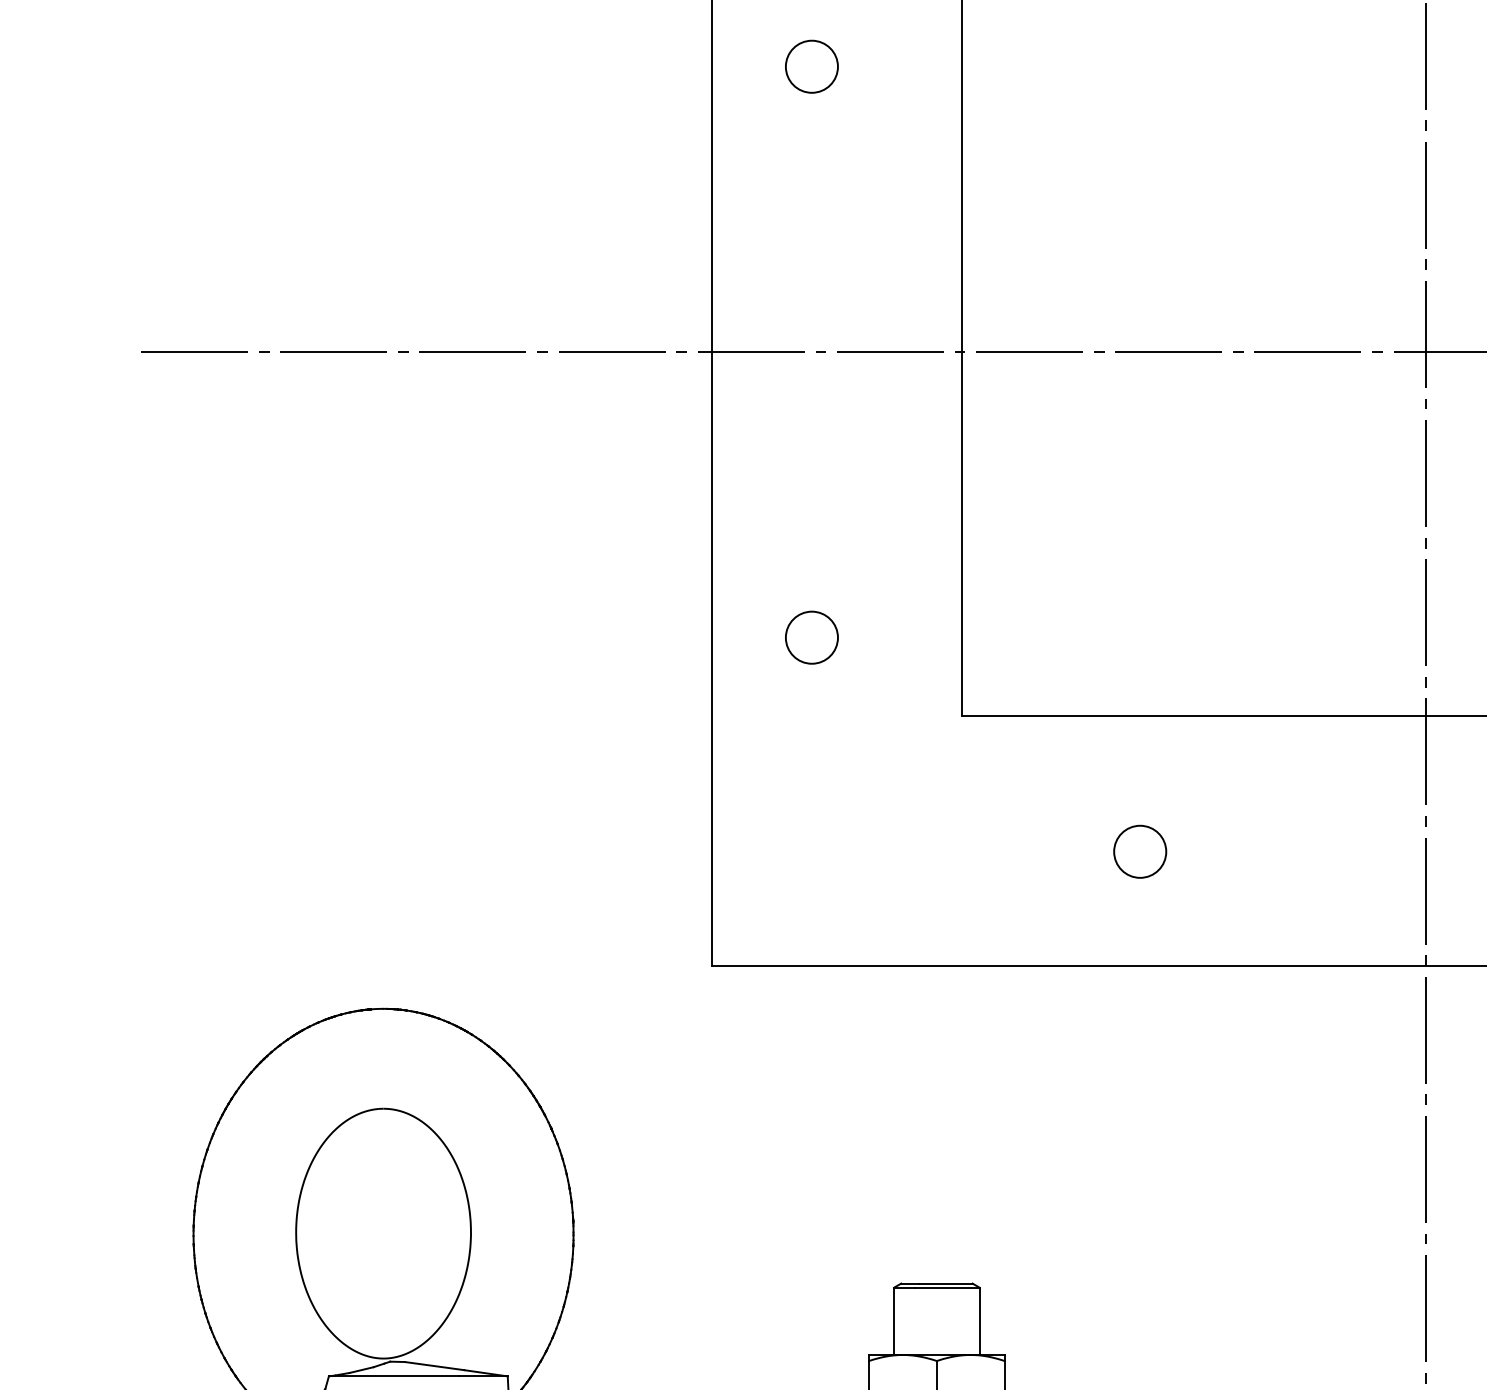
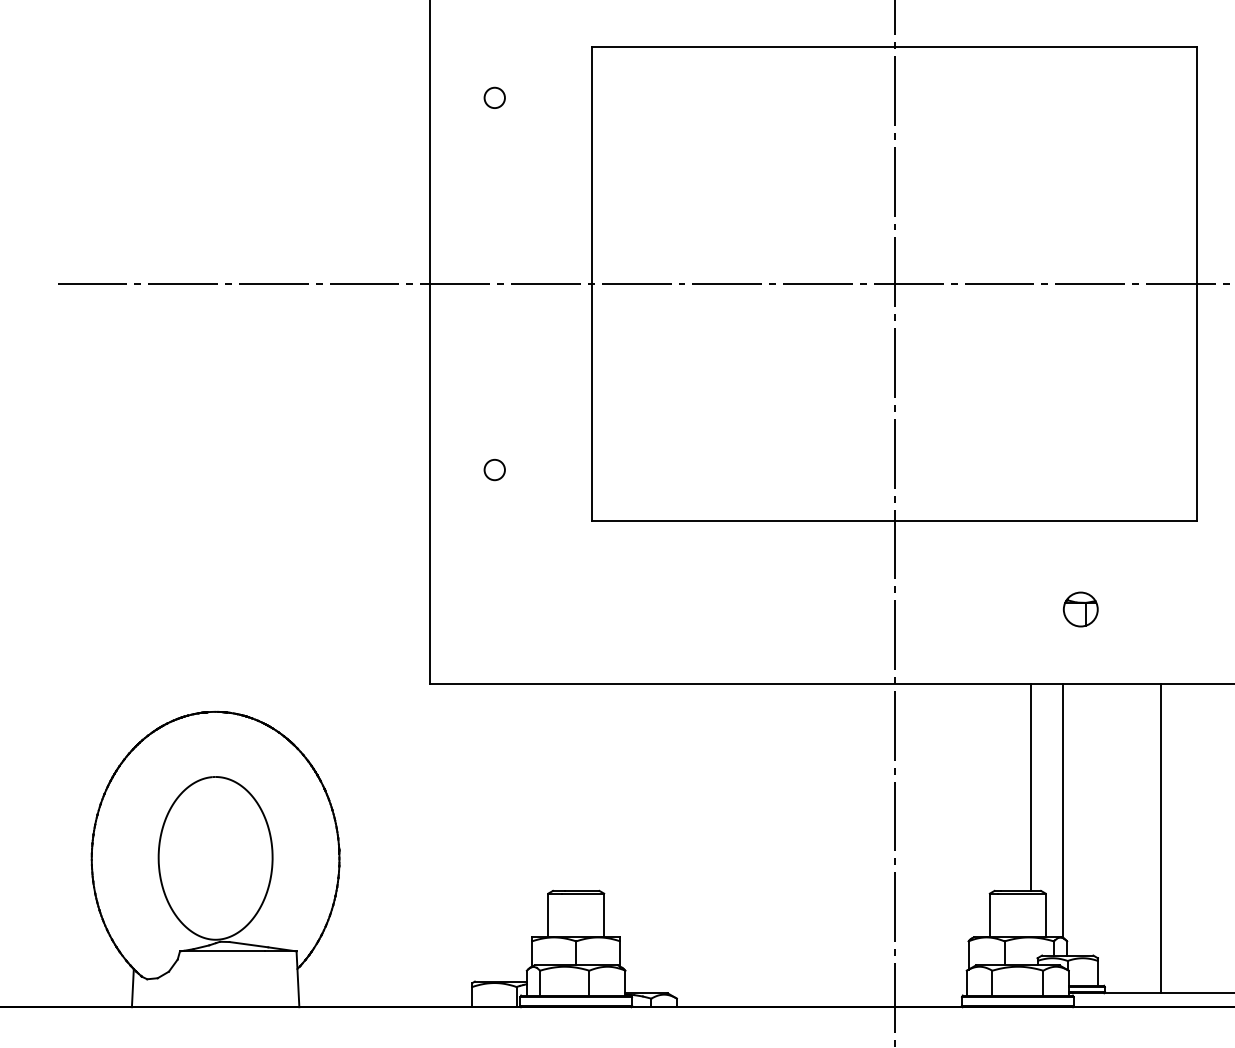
circle: (811, 66) -> (494, 97), size x0.6
circle: (811, 636) -> (494, 469), size x0.6
circle: (1139, 851) -> (708, 609), removed

